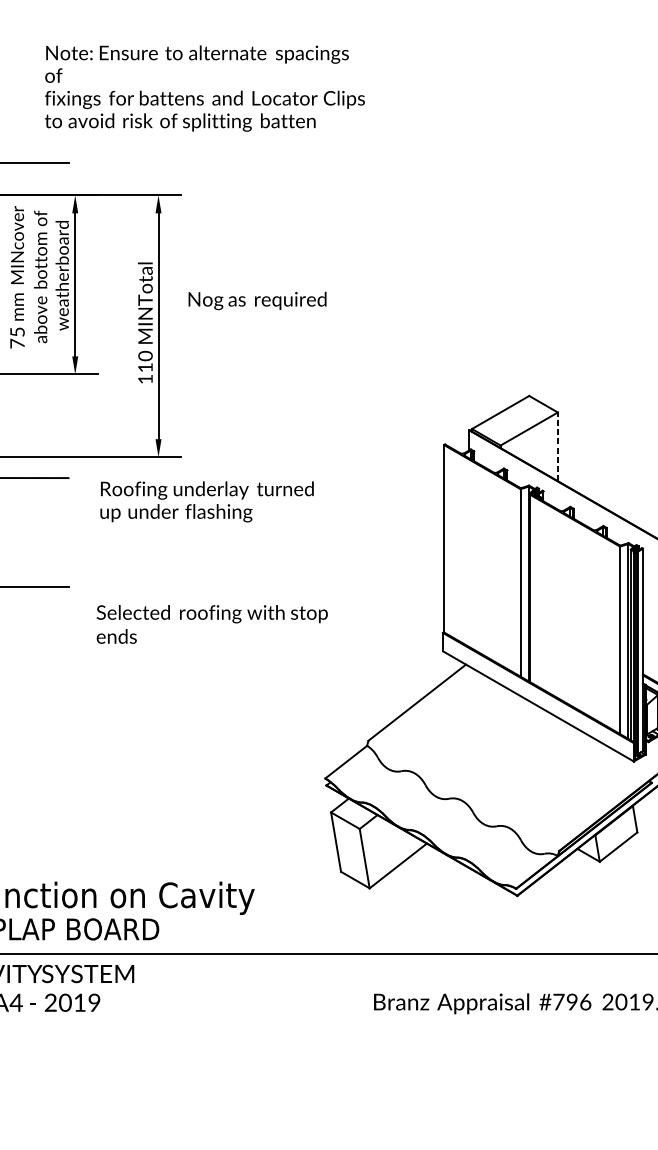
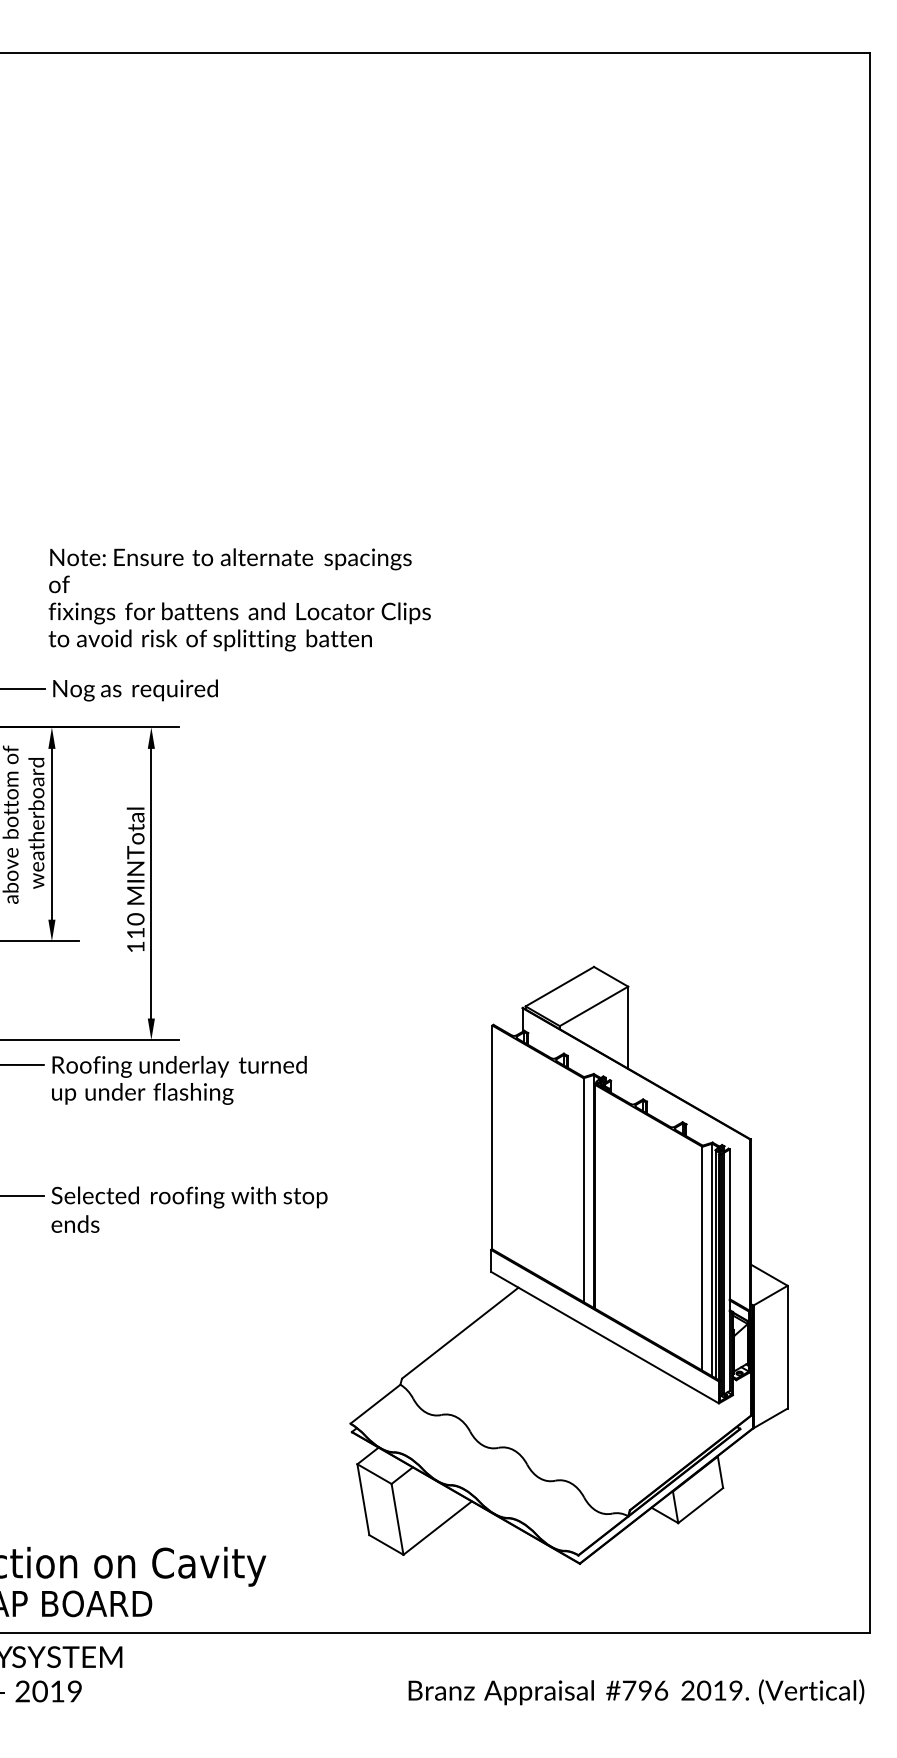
text: (204, 88) -> (239, 599), moved
text: (257, 300) -> (135, 690), moved
line: (558, 446) -> (628, 1027), dashed -> solid
text: (207, 501) -> (179, 1080), moved
text: (212, 624) -> (189, 1209), moved

